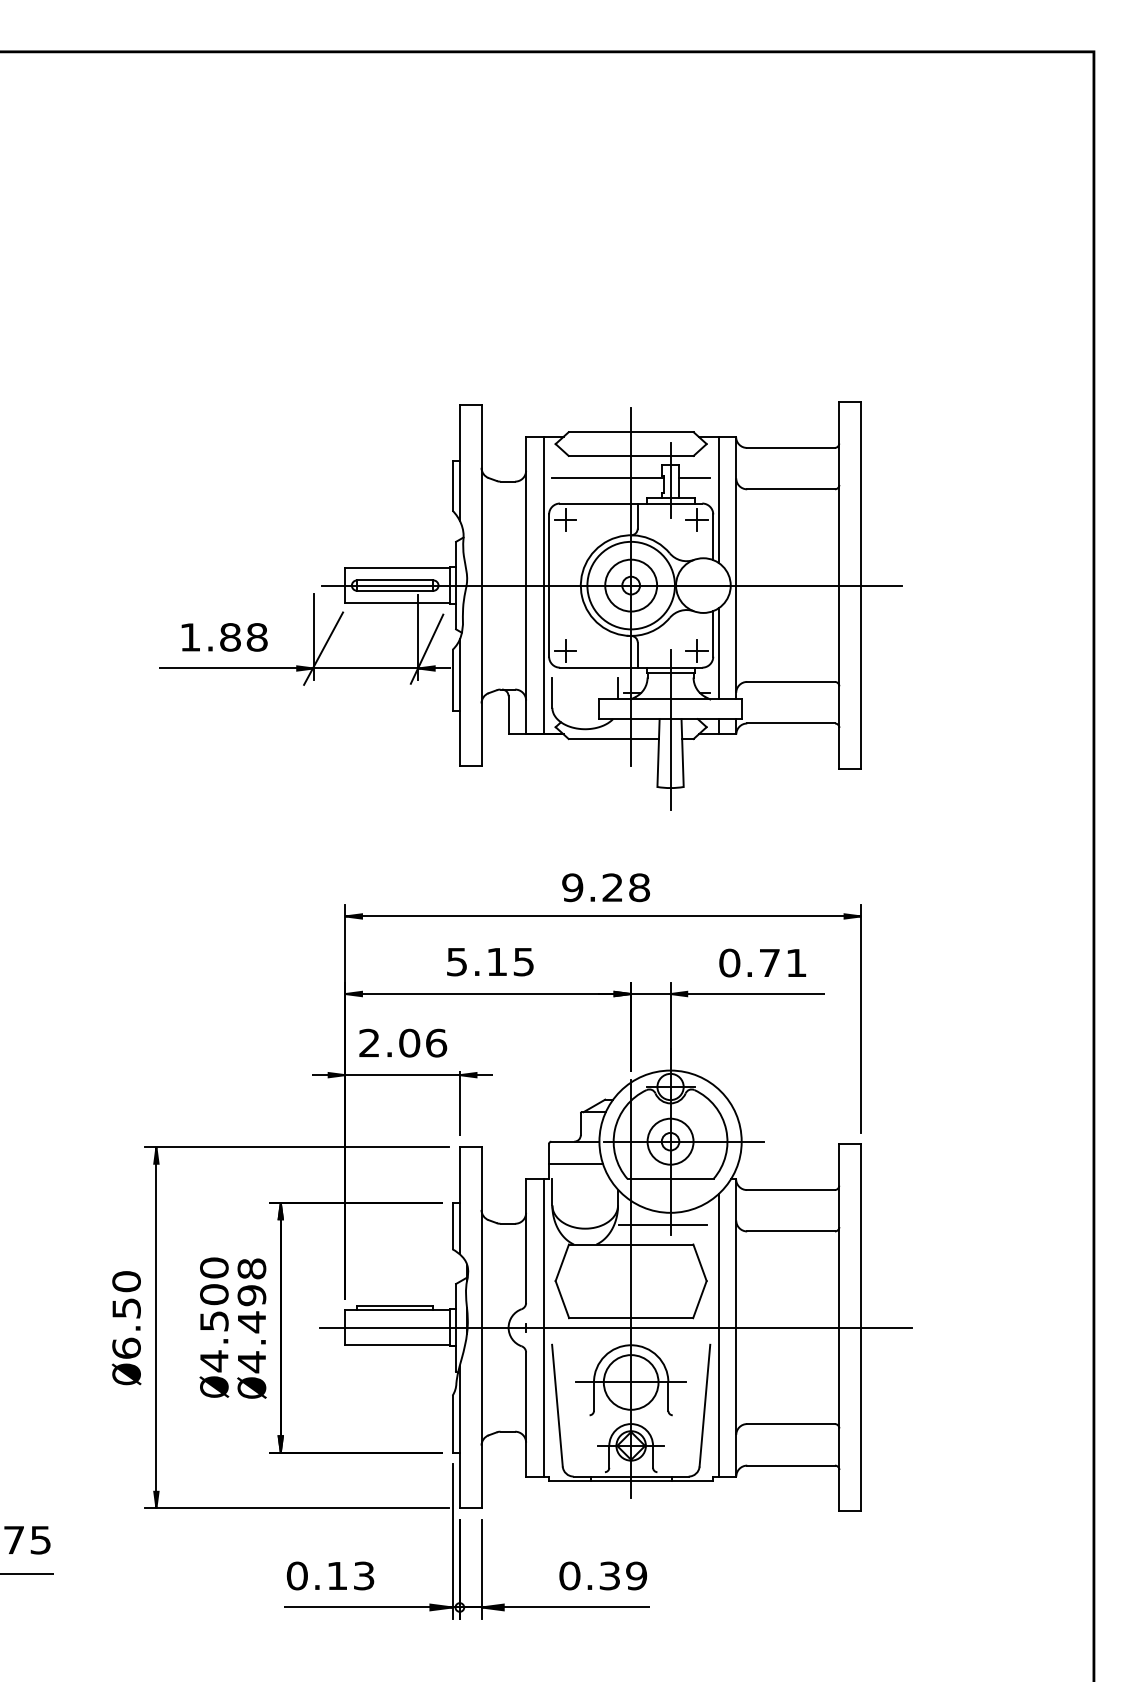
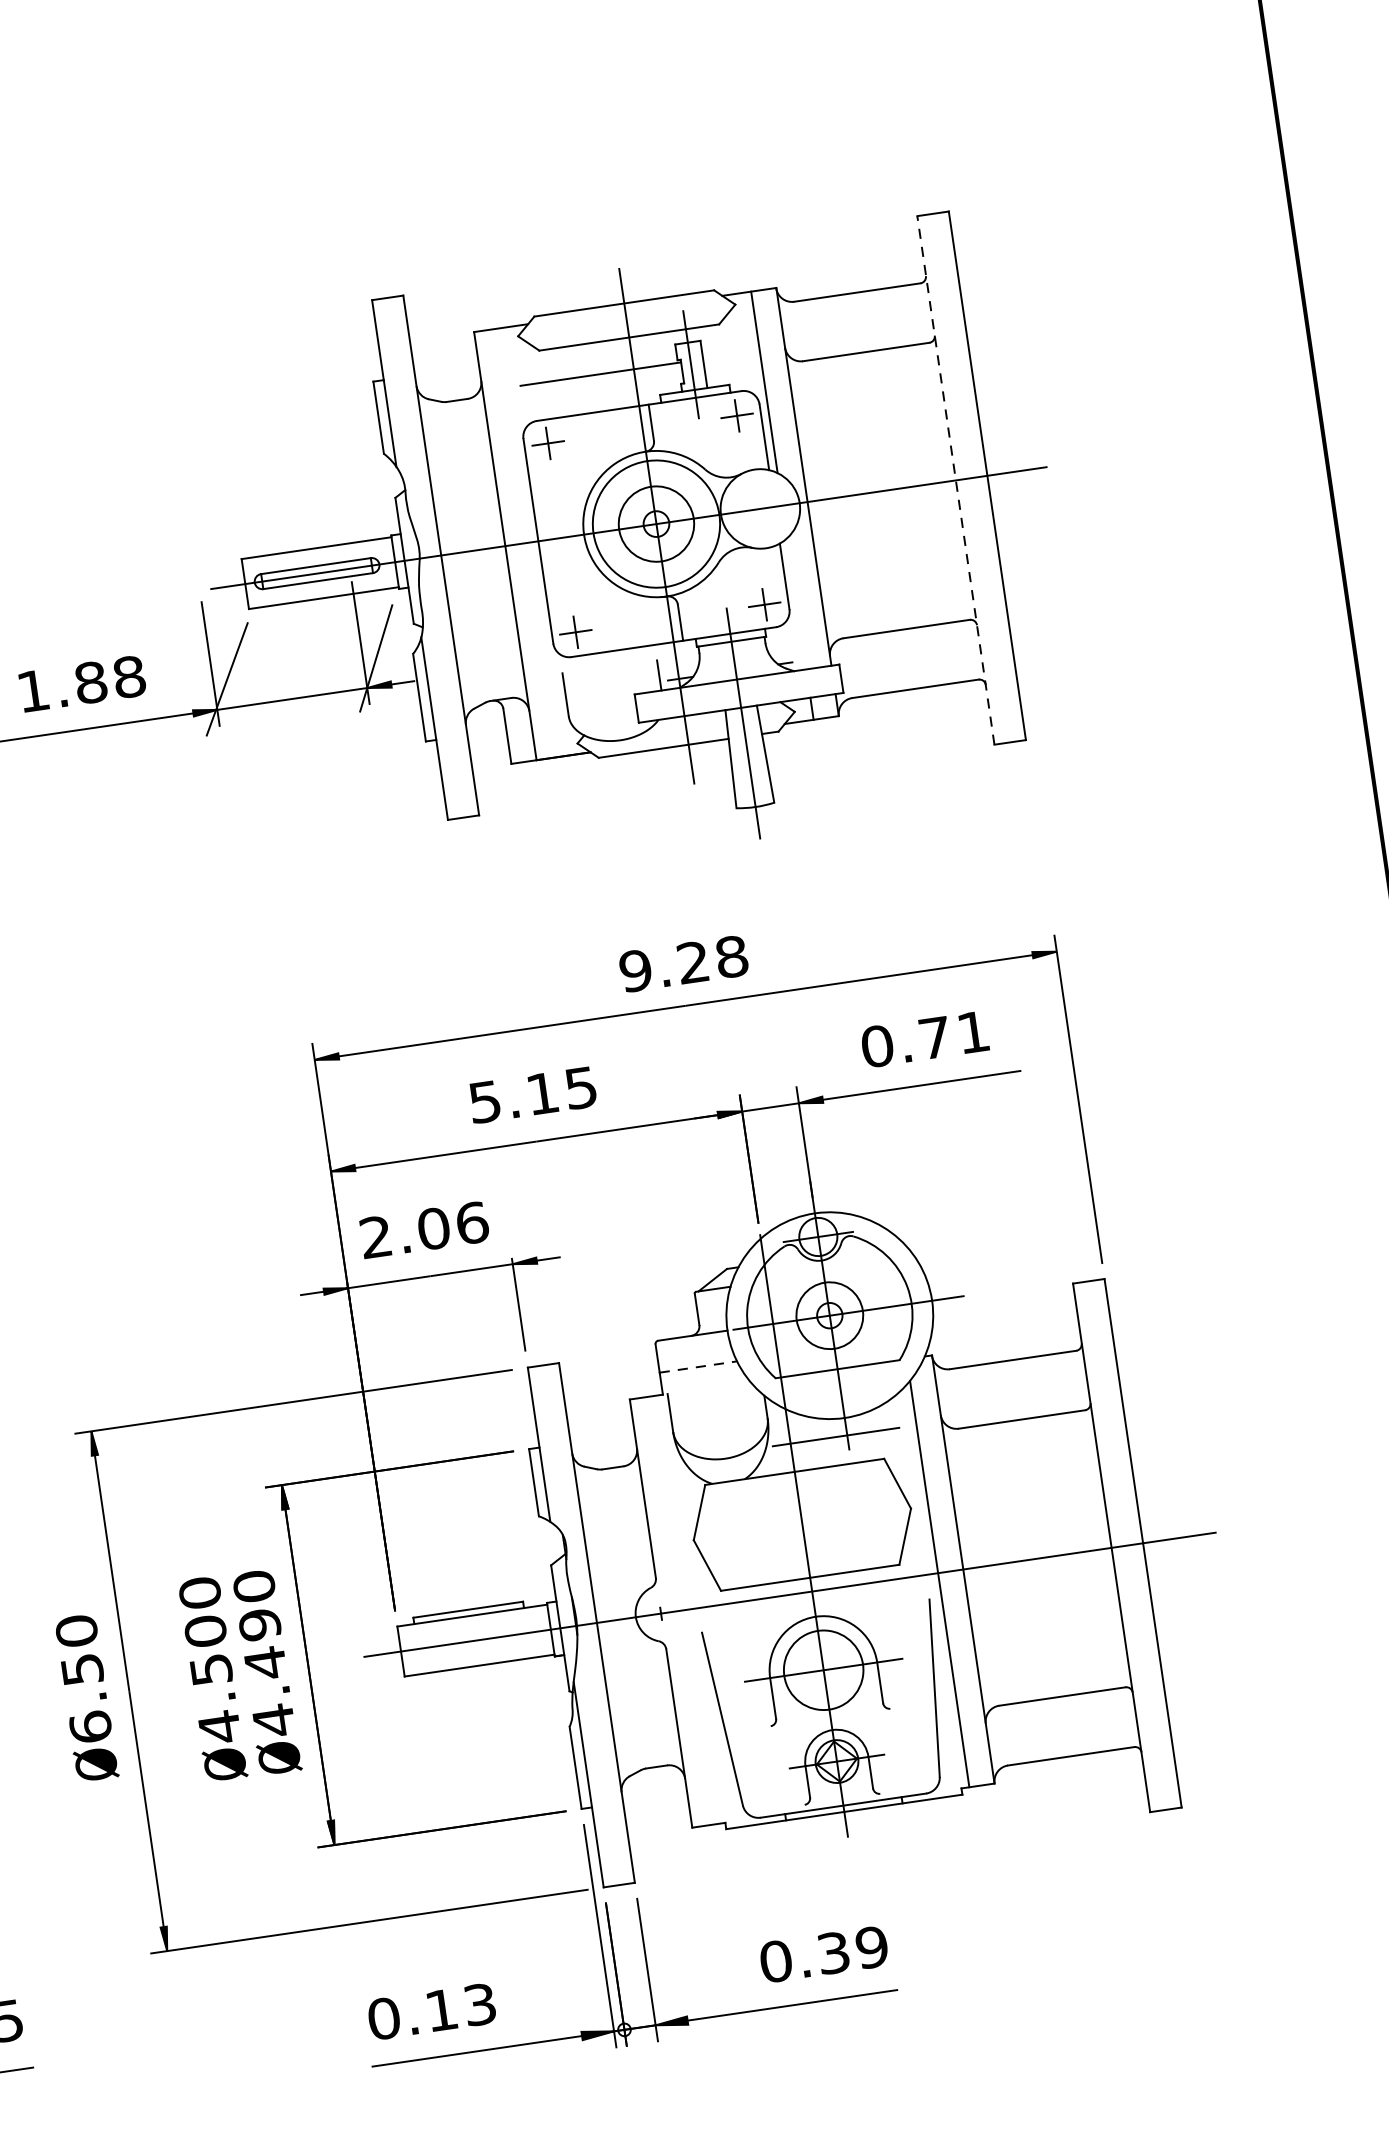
line: (694, 478) -> (725, 356), removed
line: (543, 585) -> (530, 542), removed
line: (839, 585) -> (956, 480), solid -> dashed
line: (718, 653) -> (796, 603), removed
line: (576, 1163) -> (699, 1366), solid -> dashed
text: (251, 1268) -> (253, 1586), 4.498 -> 4.490
line: (543, 1327) -> (686, 1609), removed

